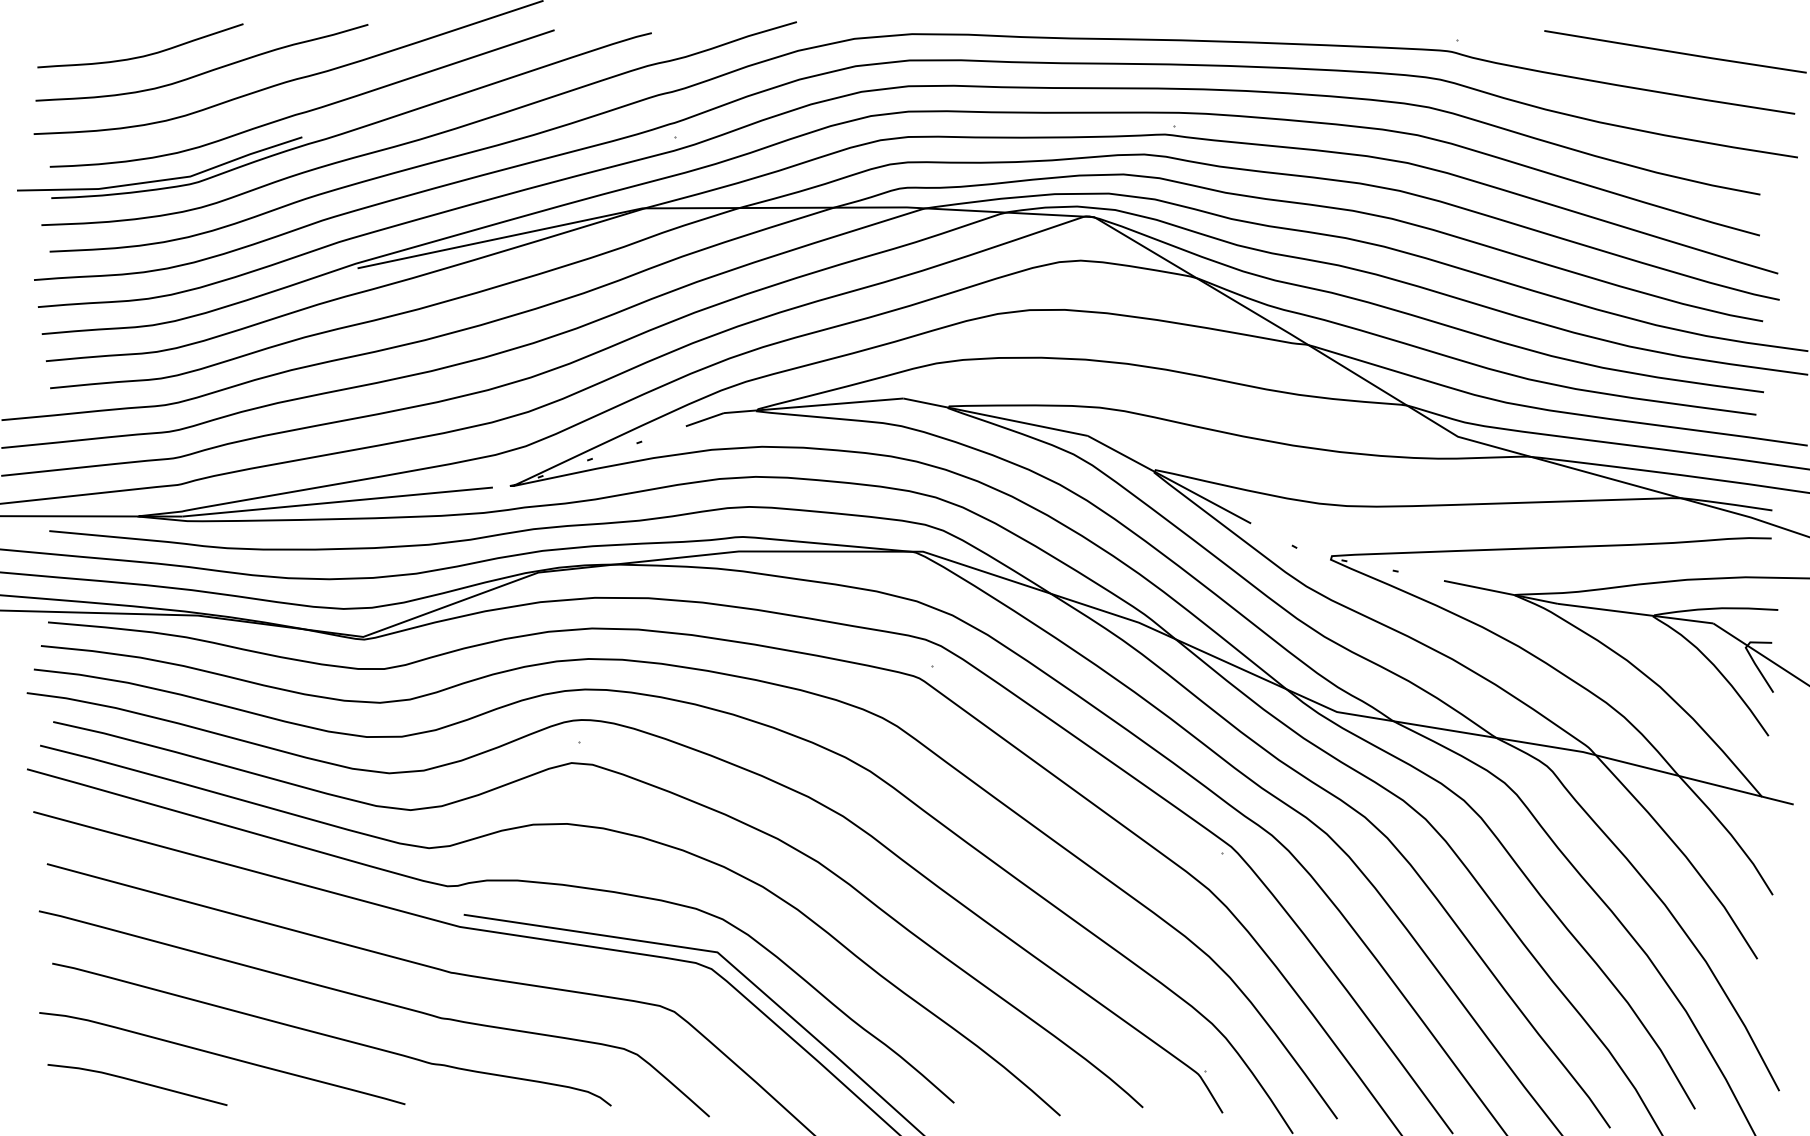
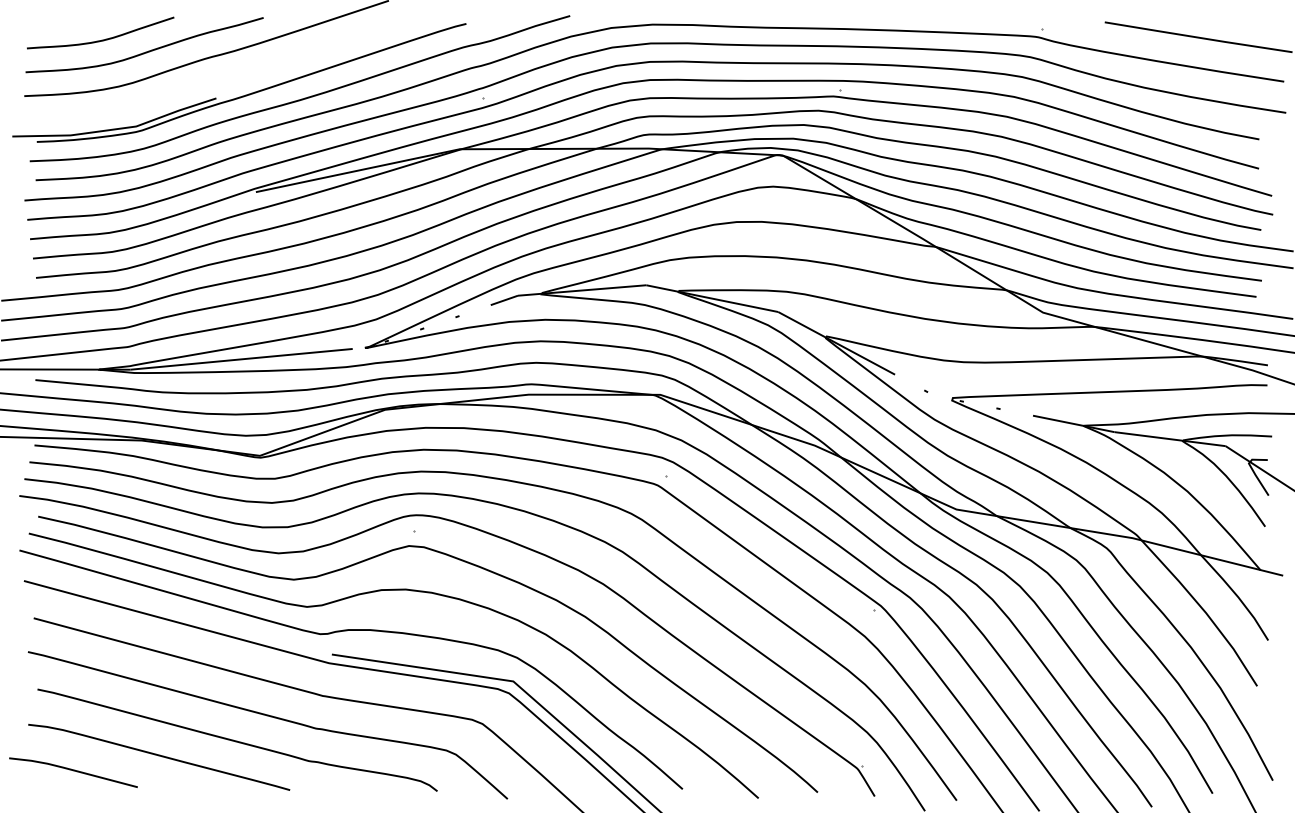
curve: (303, 111) -> (217, 79), removed
line: (137, 1082) -> (73, 770), moved

